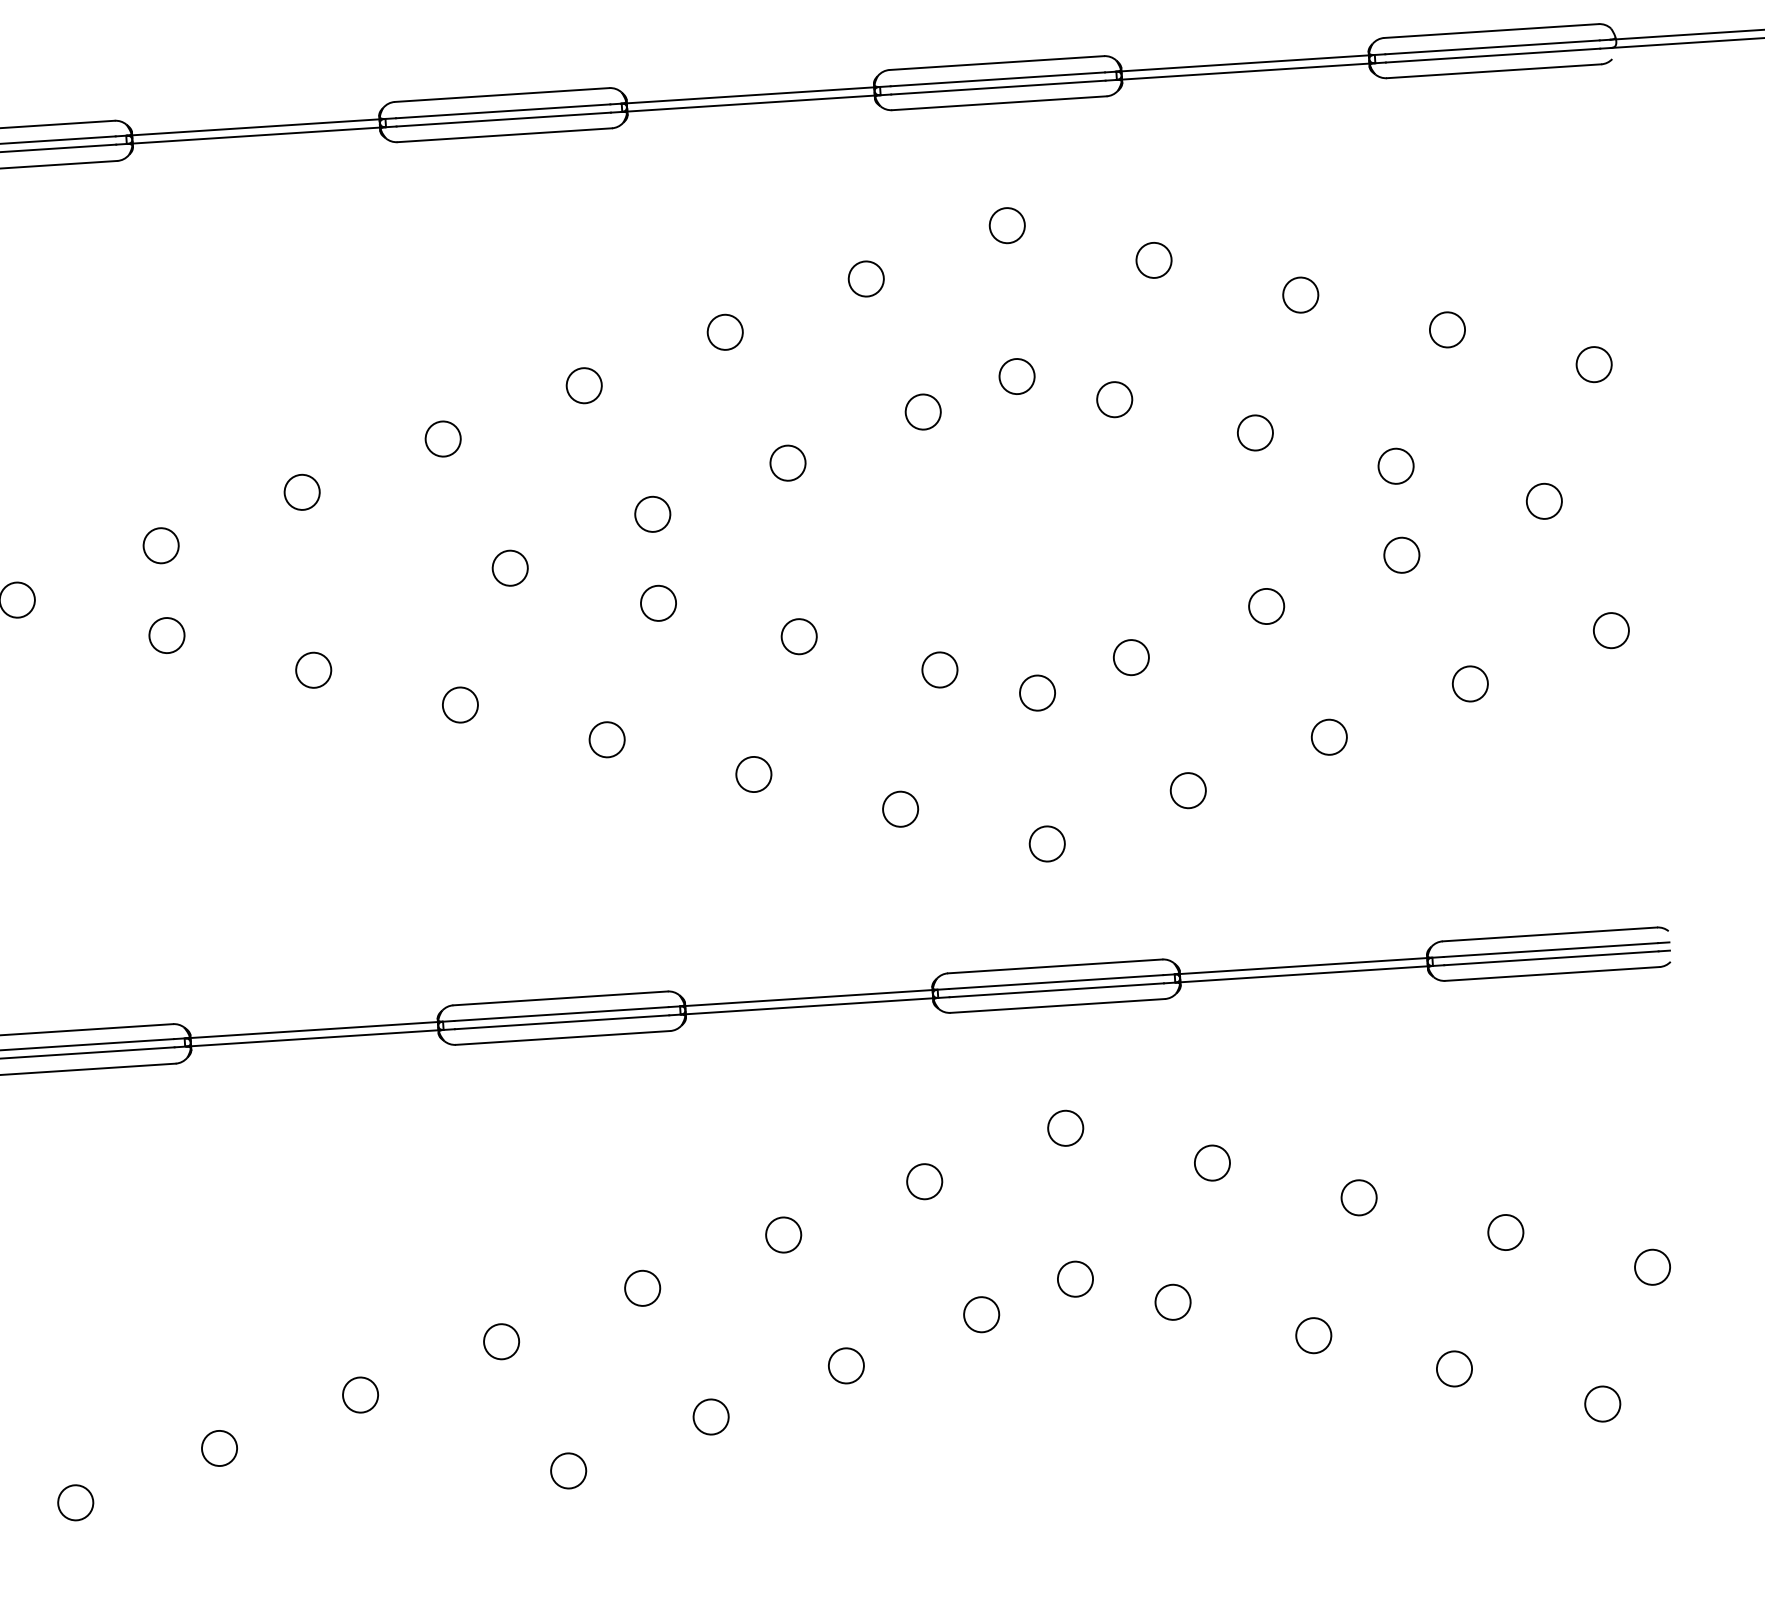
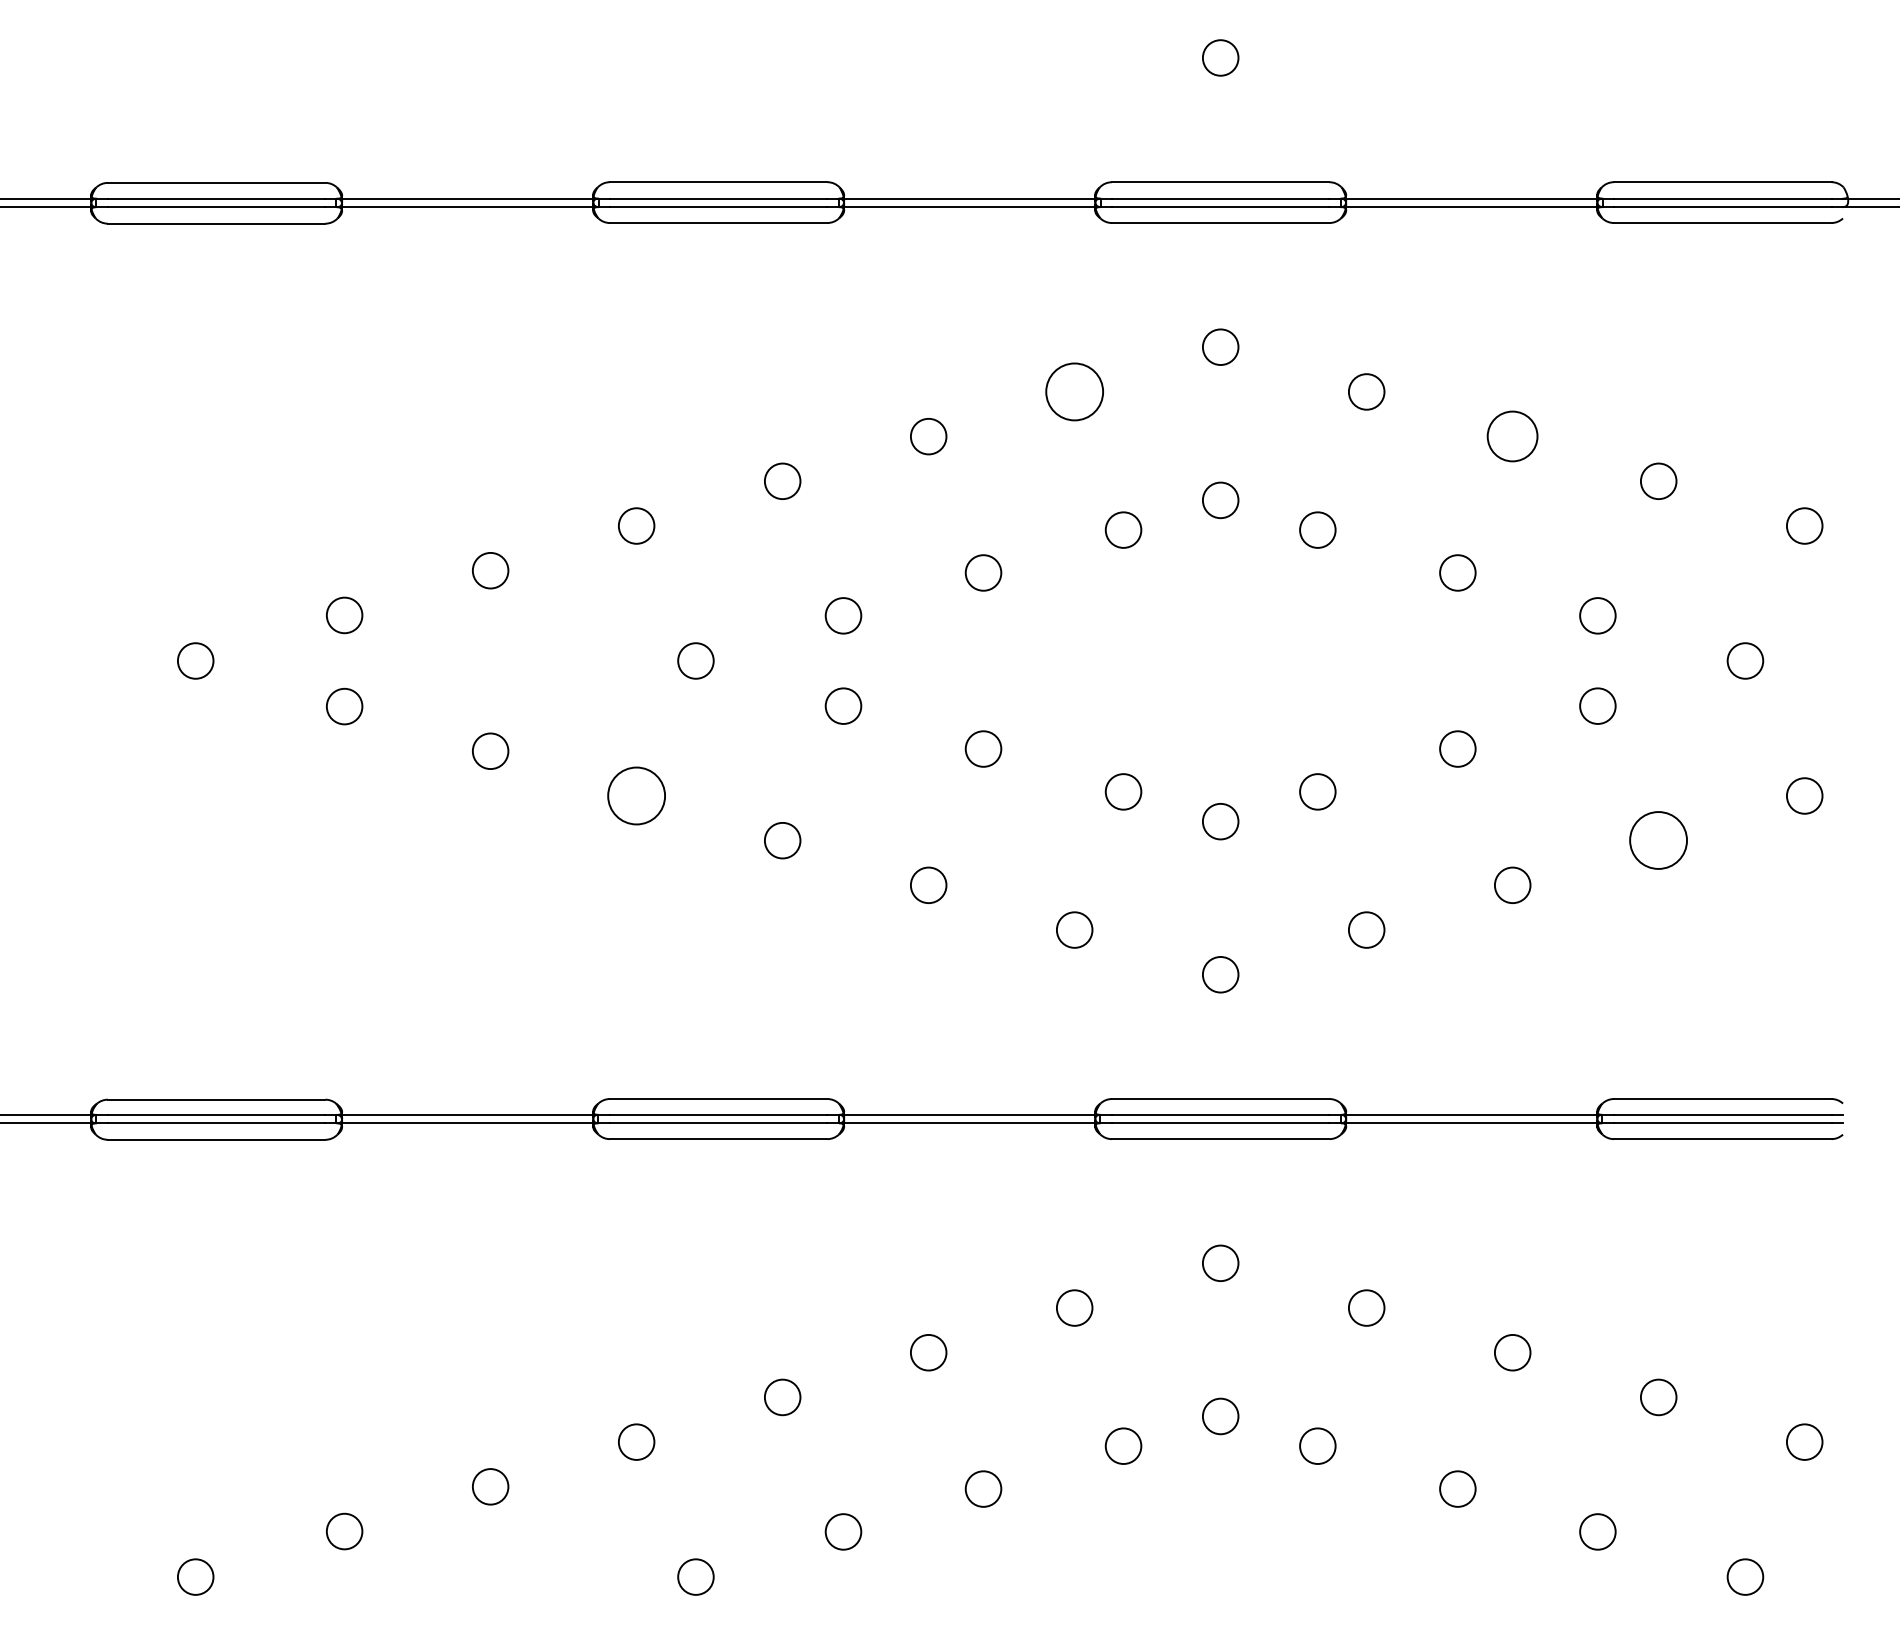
circle: (866, 278) -> (1074, 391), size x1.6
circle: (1300, 295) -> (1512, 436), size x1.4
circle: (1470, 683) -> (1658, 840), size x1.6
circle: (460, 704) -> (636, 795), size x1.6

